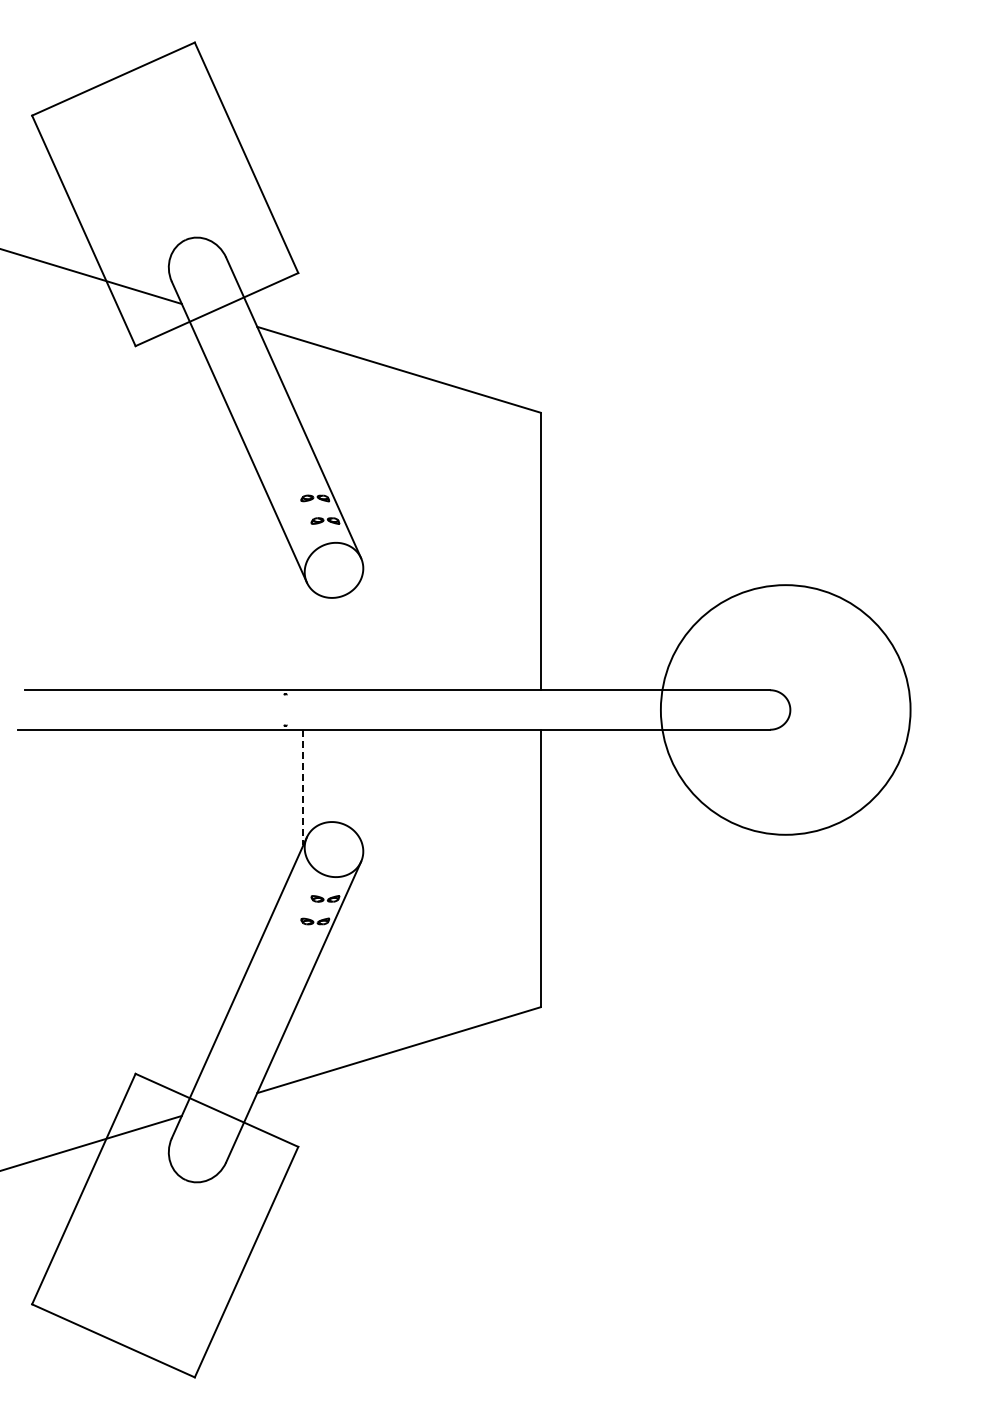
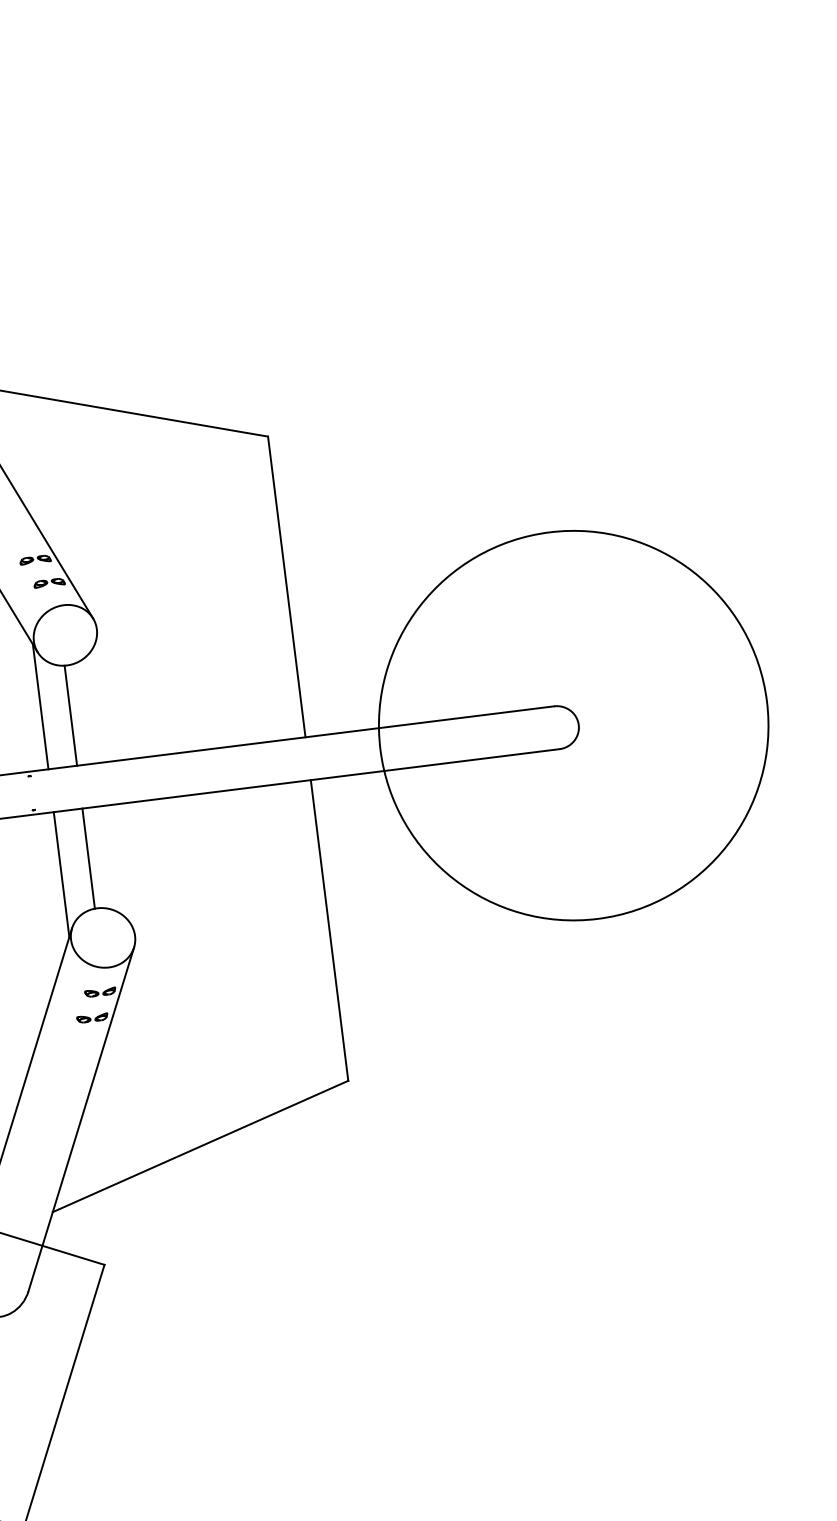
line: (303, 632) -> (40, 706), added
line: (329, 643) -> (70, 715), added
circle: (785, 709) -> (573, 725), size x1.43
line: (329, 775) -> (88, 858), added
line: (303, 787) -> (61, 874), dashed -> solid

